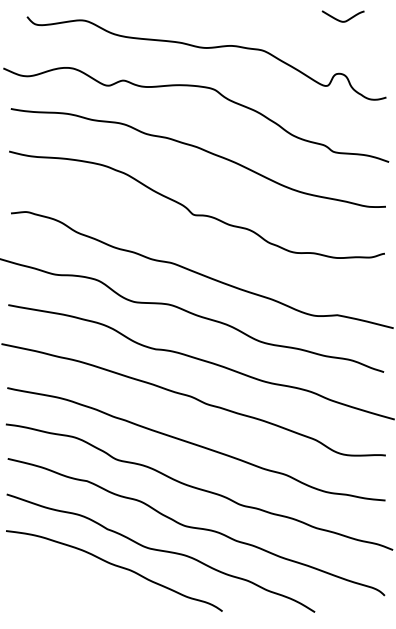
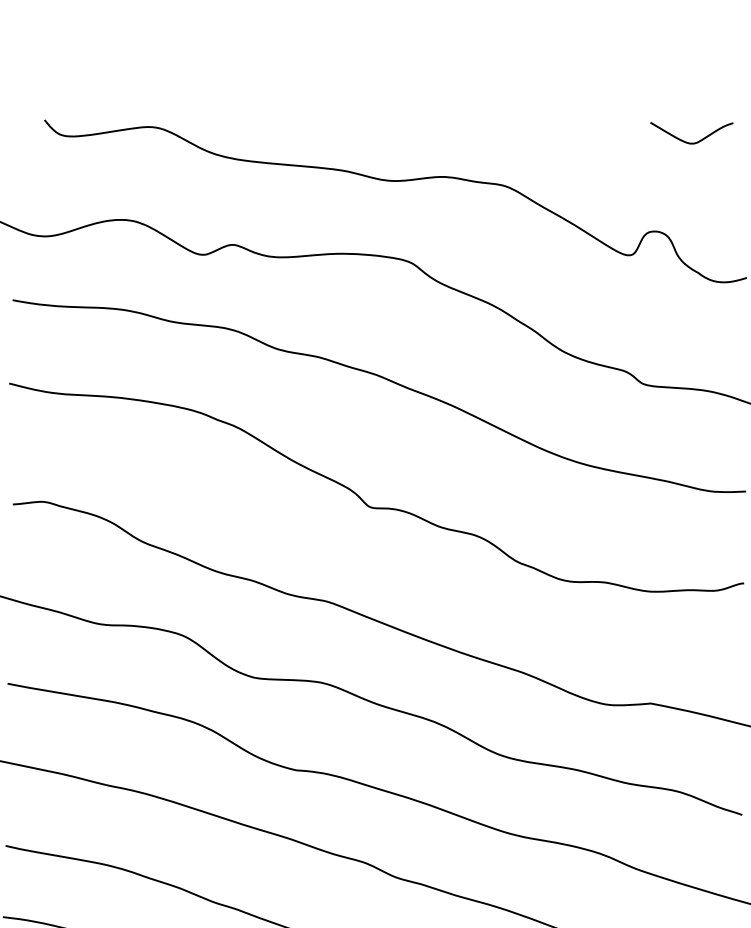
part: (342, 16) -> (690, 133), moved

